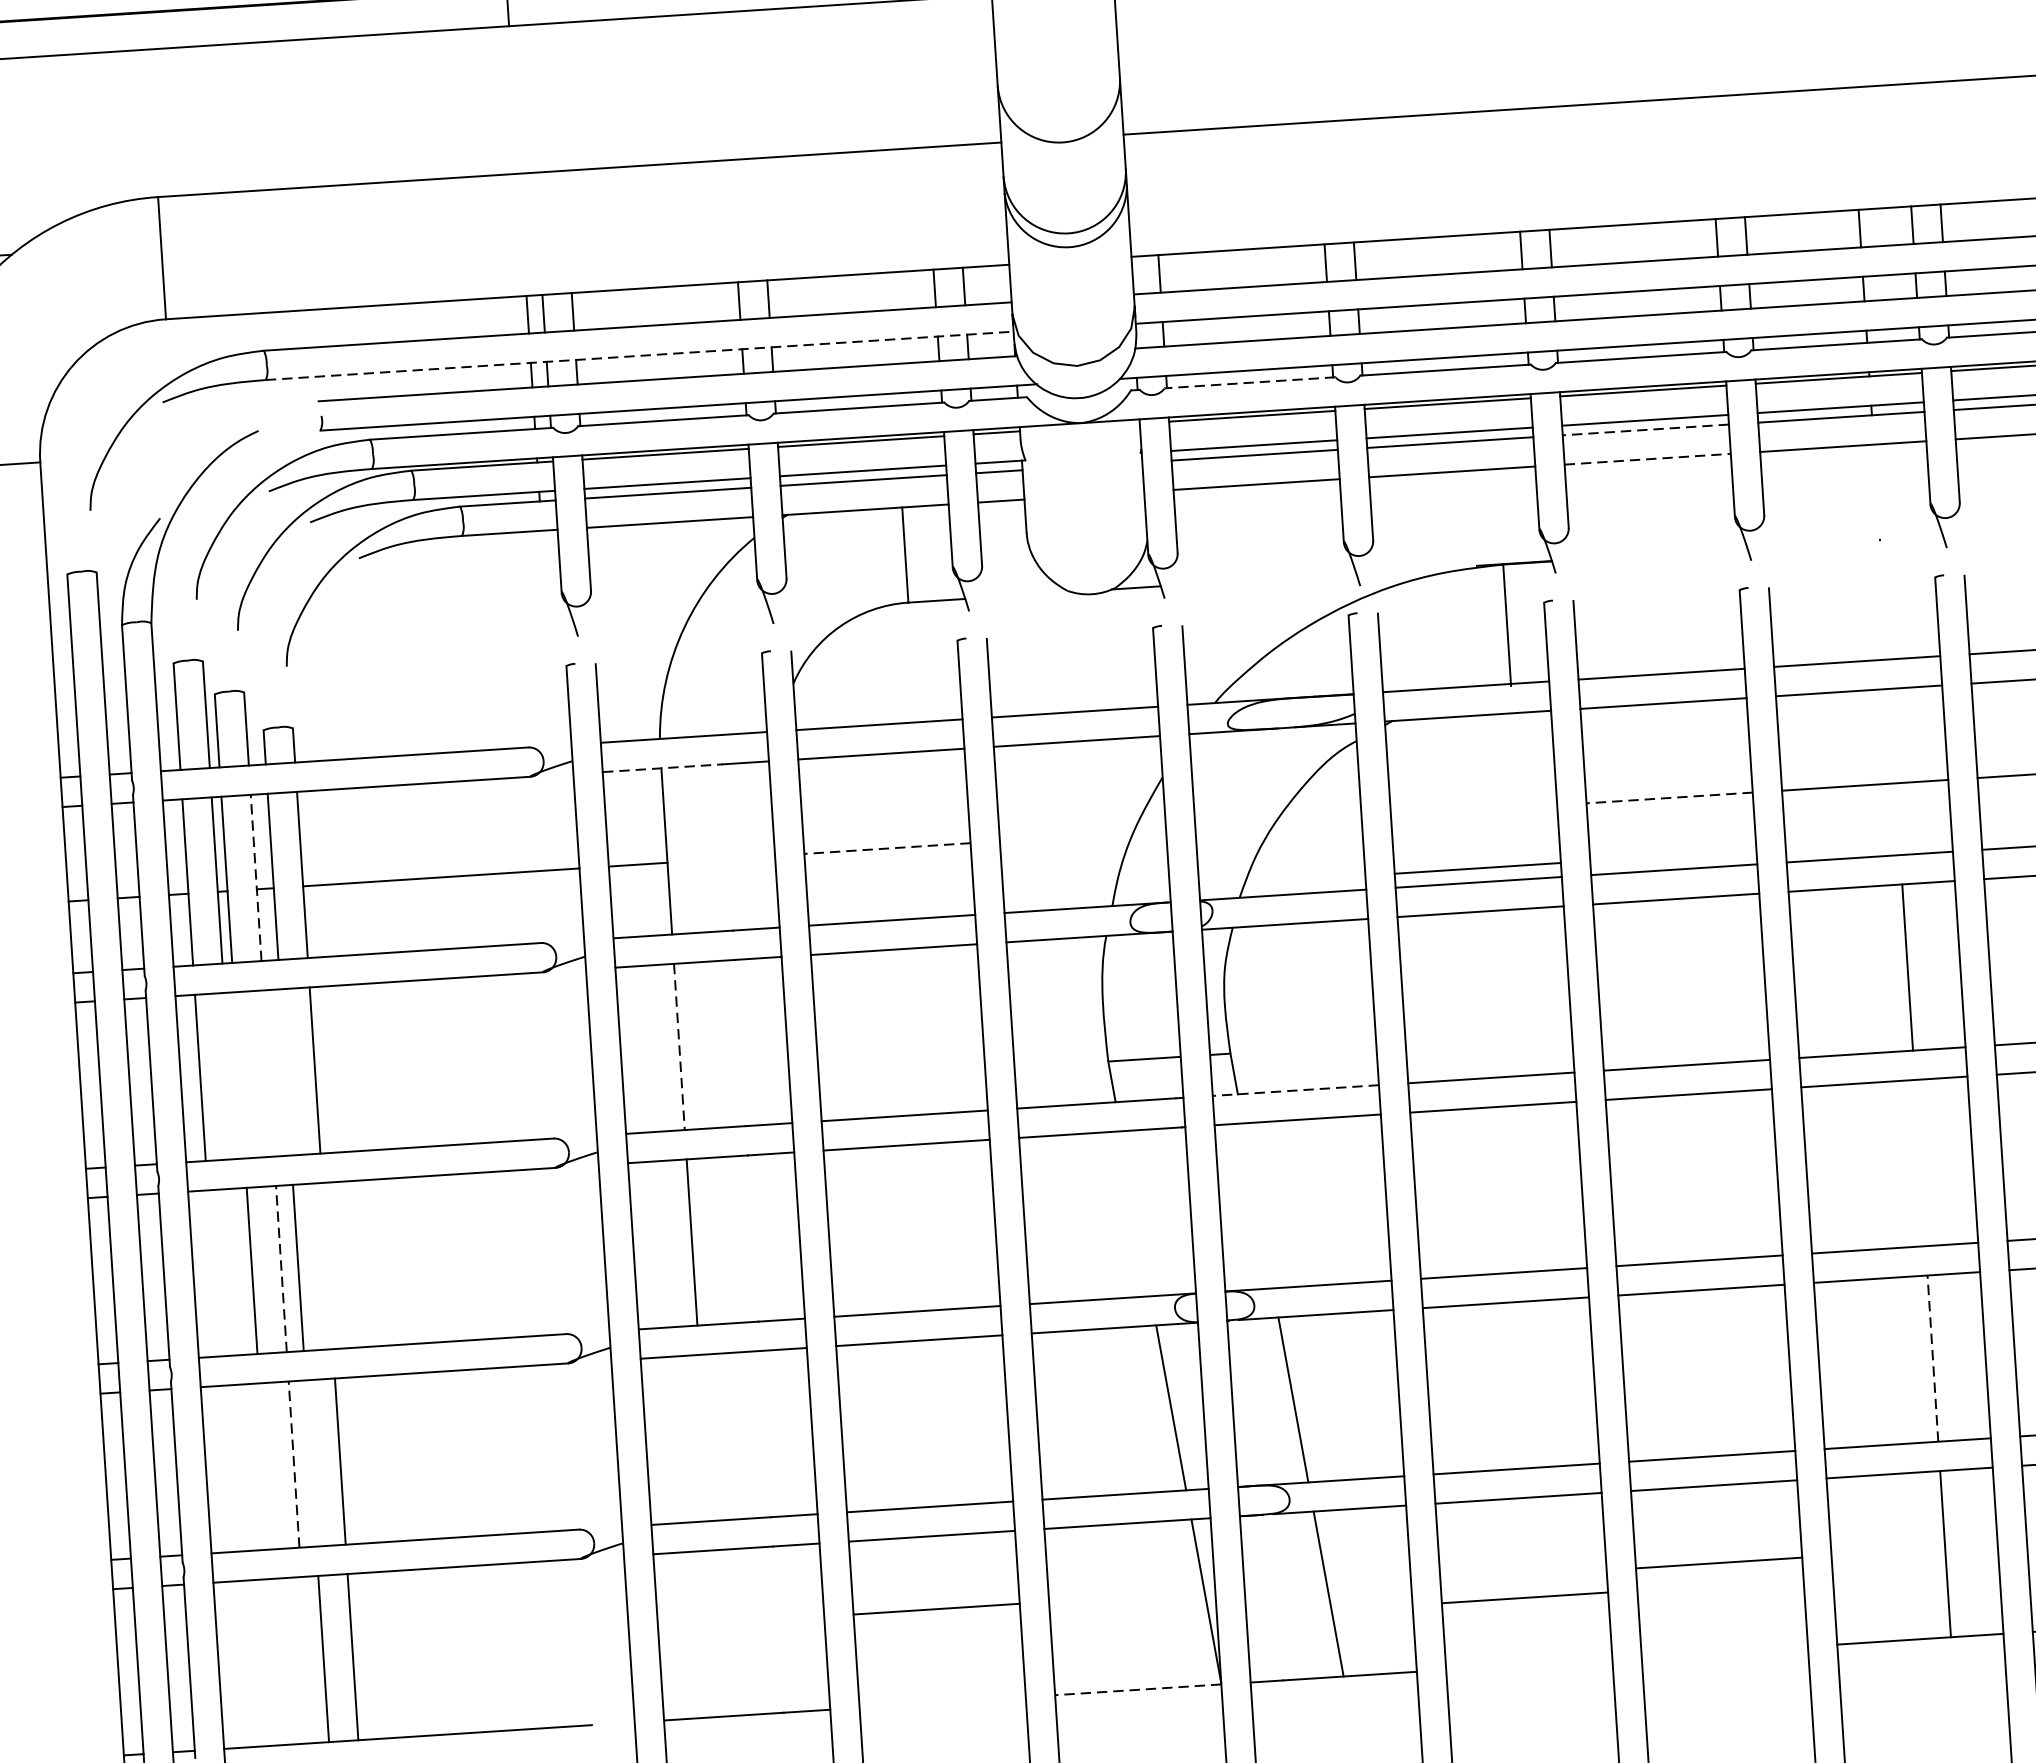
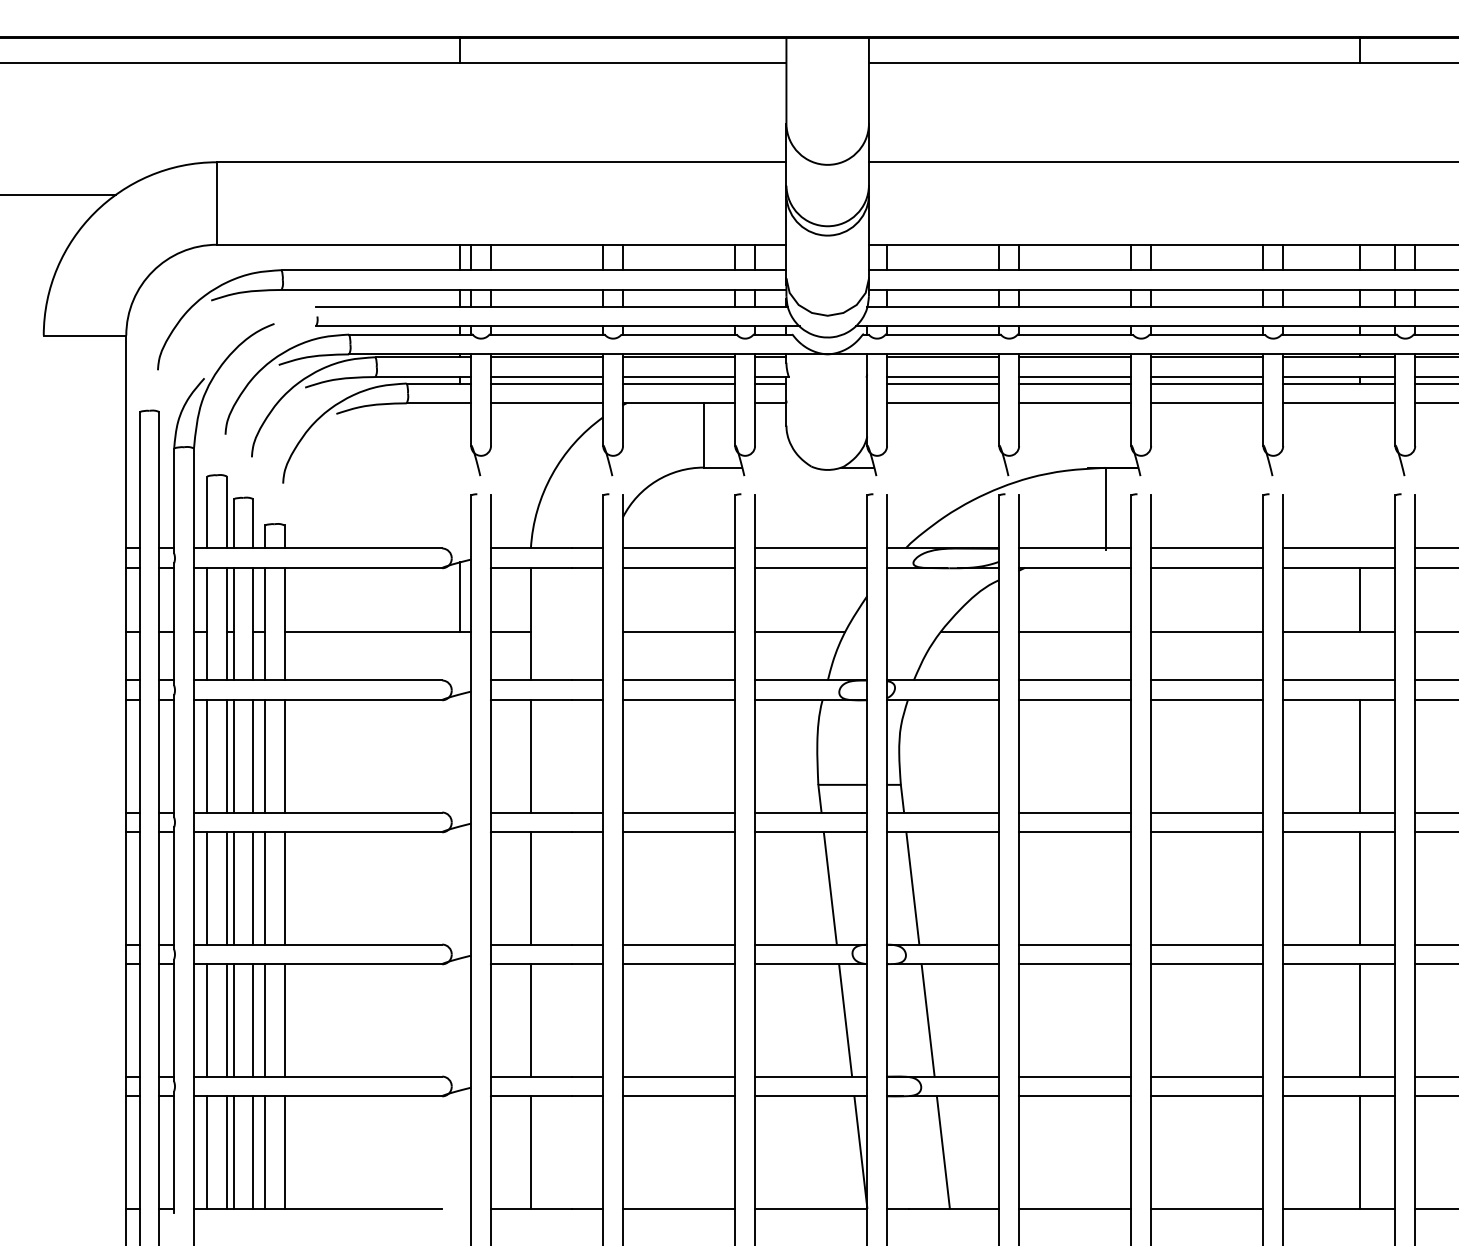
line: (640, 355) -> (534, 289), dashed -> solid
line: (1250, 382) -> (943, 334), dashed -> solid
line: (1644, 429) -> (1206, 383), dashed -> solid
line: (1648, 459) -> (1207, 403), dashed -> solid
line: (1892, 736) -> (1359, 600), added
line: (664, 768) -> (532, 568), dashed -> solid
line: (1668, 798) -> (1206, 632), dashed -> solid
line: (560, 818) -> (460, 597), added
line: (1317, 821) -> (969, 632), added
line: (1067, 837) -> (800, 632), added
line: (886, 849) -> (678, 632), dashed -> solid
line: (1478, 869) -> (1075, 632), moved
line: (256, 876) -> (253, 623), dashed -> solid
line: (679, 1047) -> (530, 756), dashed -> solid
line: (285, 1072) -> (264, 756), added
line: (268, 1073) -> (253, 756), added
line: (239, 1075) -> (233, 756), added
line: (230, 1076) -> (227, 756), added
line: (1294, 1090) -> (942, 812), dashed -> solid
line: (1919, 1163) -> (1359, 888), added
line: (1257, 1206) -> (912, 888), added
line: (1134, 1213) -> (829, 888), added
line: (327, 1266) -> (284, 888), added
line: (281, 1267) -> (253, 887), dashed -> solid
line: (243, 1271) -> (227, 888), added
line: (213, 1273) -> (207, 888), added
line: (1932, 1357) -> (1359, 1019), dashed -> solid
line: (704, 1438) -> (530, 1020), added
line: (294, 1463) -> (253, 1019), dashed -> solid
line: (310, 1463) -> (264, 1020), added
line: (264, 1466) -> (233, 1020), added
line: (255, 1467) -> (227, 1020), added
line: (226, 1469) -> (207, 1020), added
line: (1719, 1562) -> (1207, 1208), moved
line: (1525, 1597) -> (1075, 1208), moved
line: (937, 1608) -> (679, 1208), moved
line: (717, 1633) -> (530, 1152), added
line: (306, 1660) -> (253, 1152), added
line: (268, 1662) -> (227, 1152), added
line: (277, 1662) -> (233, 1152), added
line: (238, 1664) -> (207, 1152), added
line: (1137, 1689) -> (810, 1208), dashed -> solid

